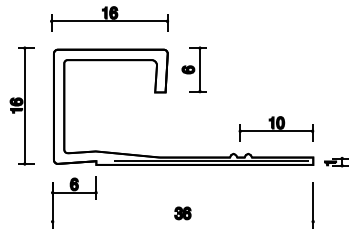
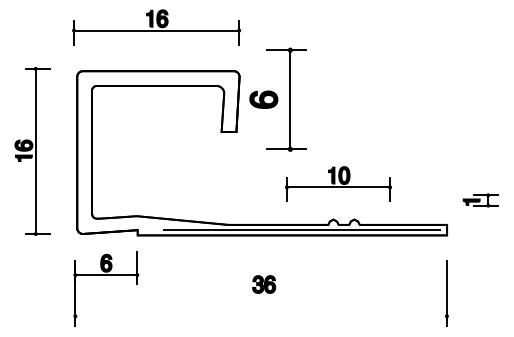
part: (194, 69) -> (277, 99), size x1.6
part: (276, 128) -> (338, 183), moved
part: (336, 162) -> (480, 200), moved
part: (183, 213) -> (264, 284), moved

